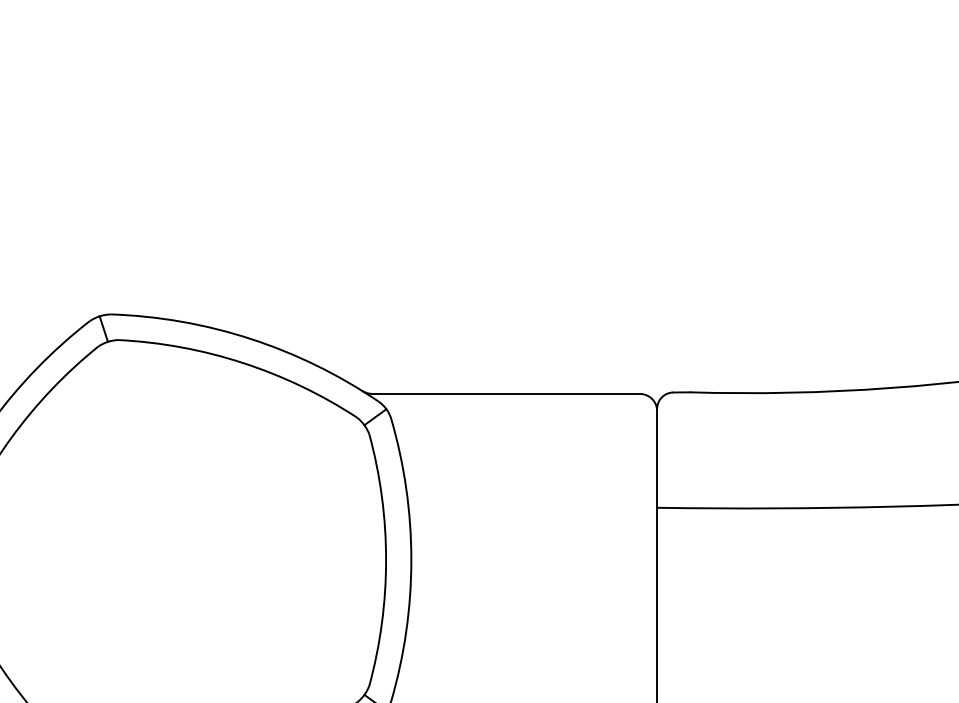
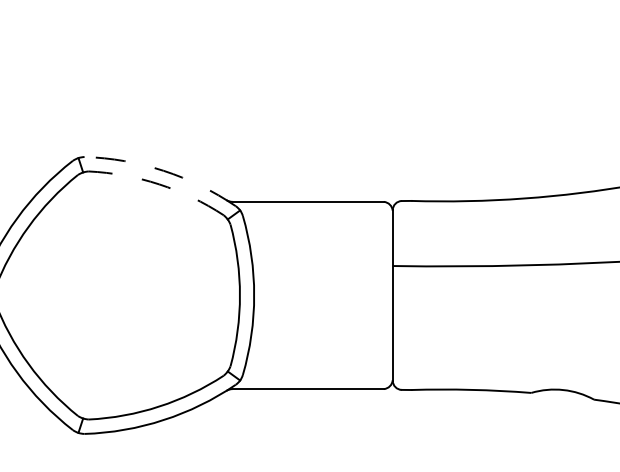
arc: (250, 338) -> (163, 170), solid -> dashed
arc: (243, 363) -> (159, 184), solid -> dashed

